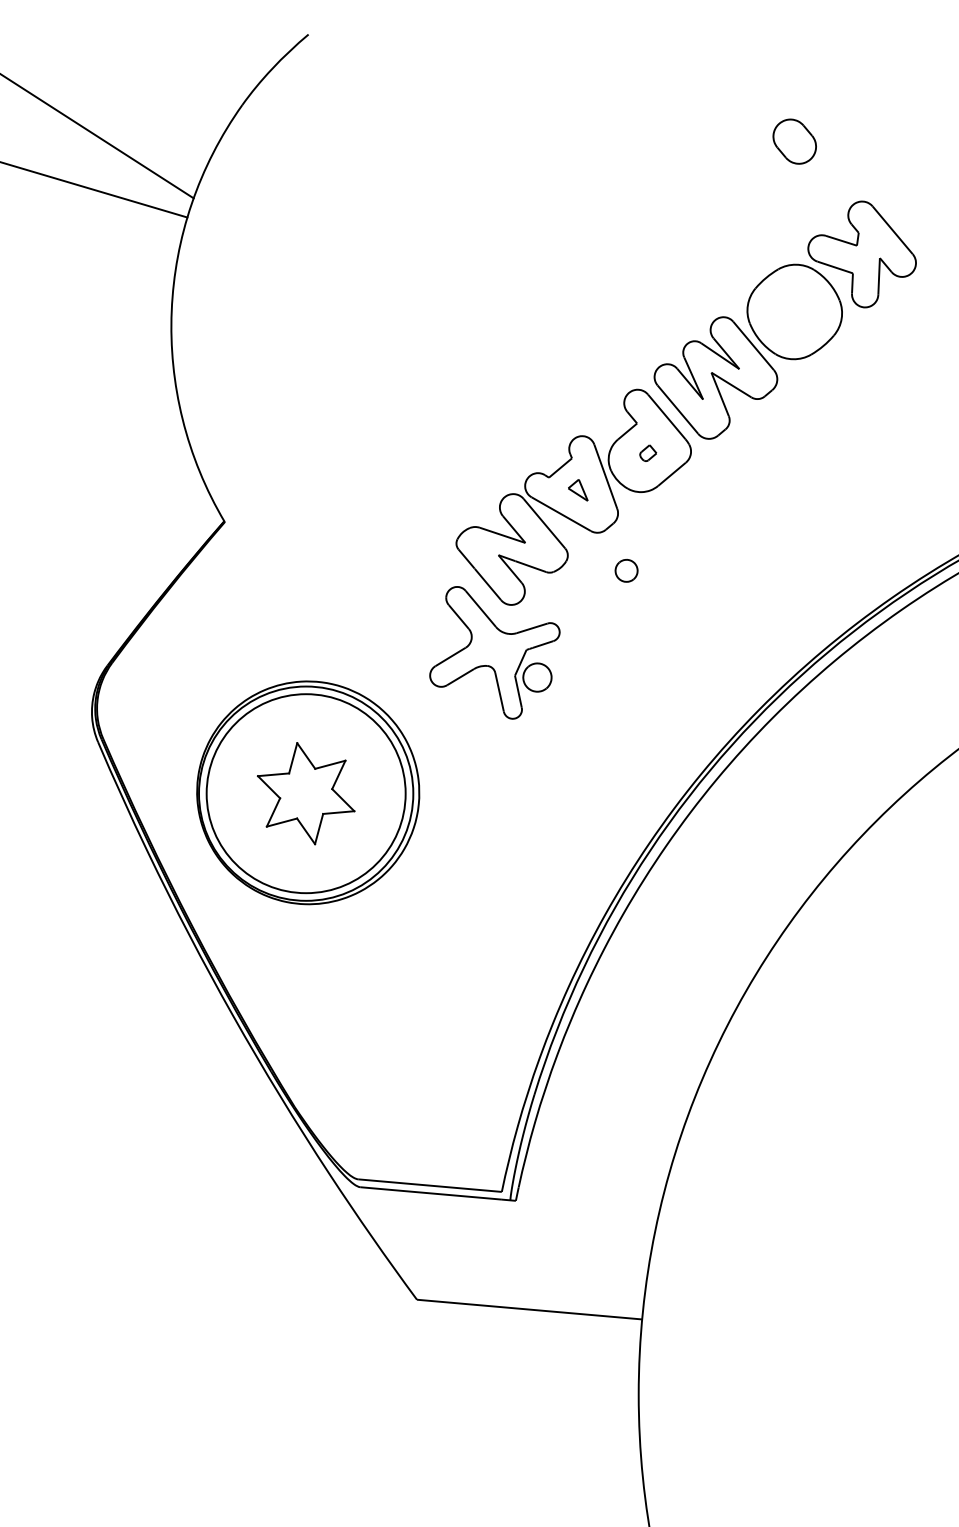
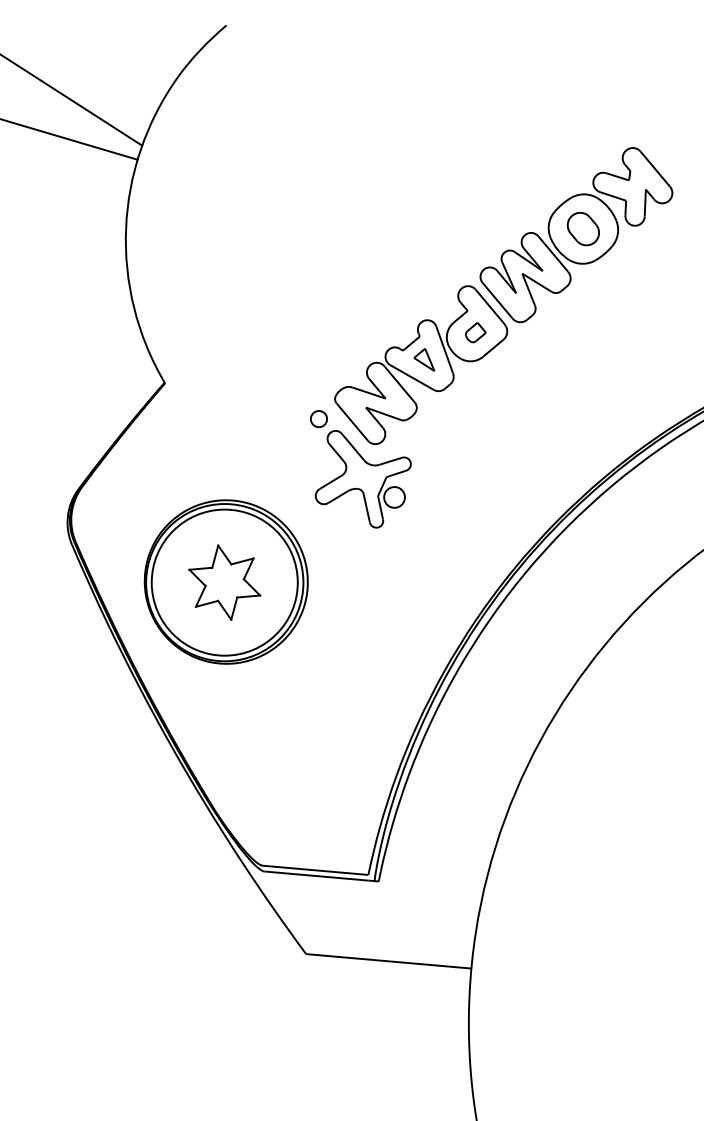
part: (793, 140) -> (582, 228), moved
part: (647, 452) -> (475, 332), size x1.67
part: (578, 489) -> (424, 359), size x1.43
part: (625, 571) -> (318, 419), moved

